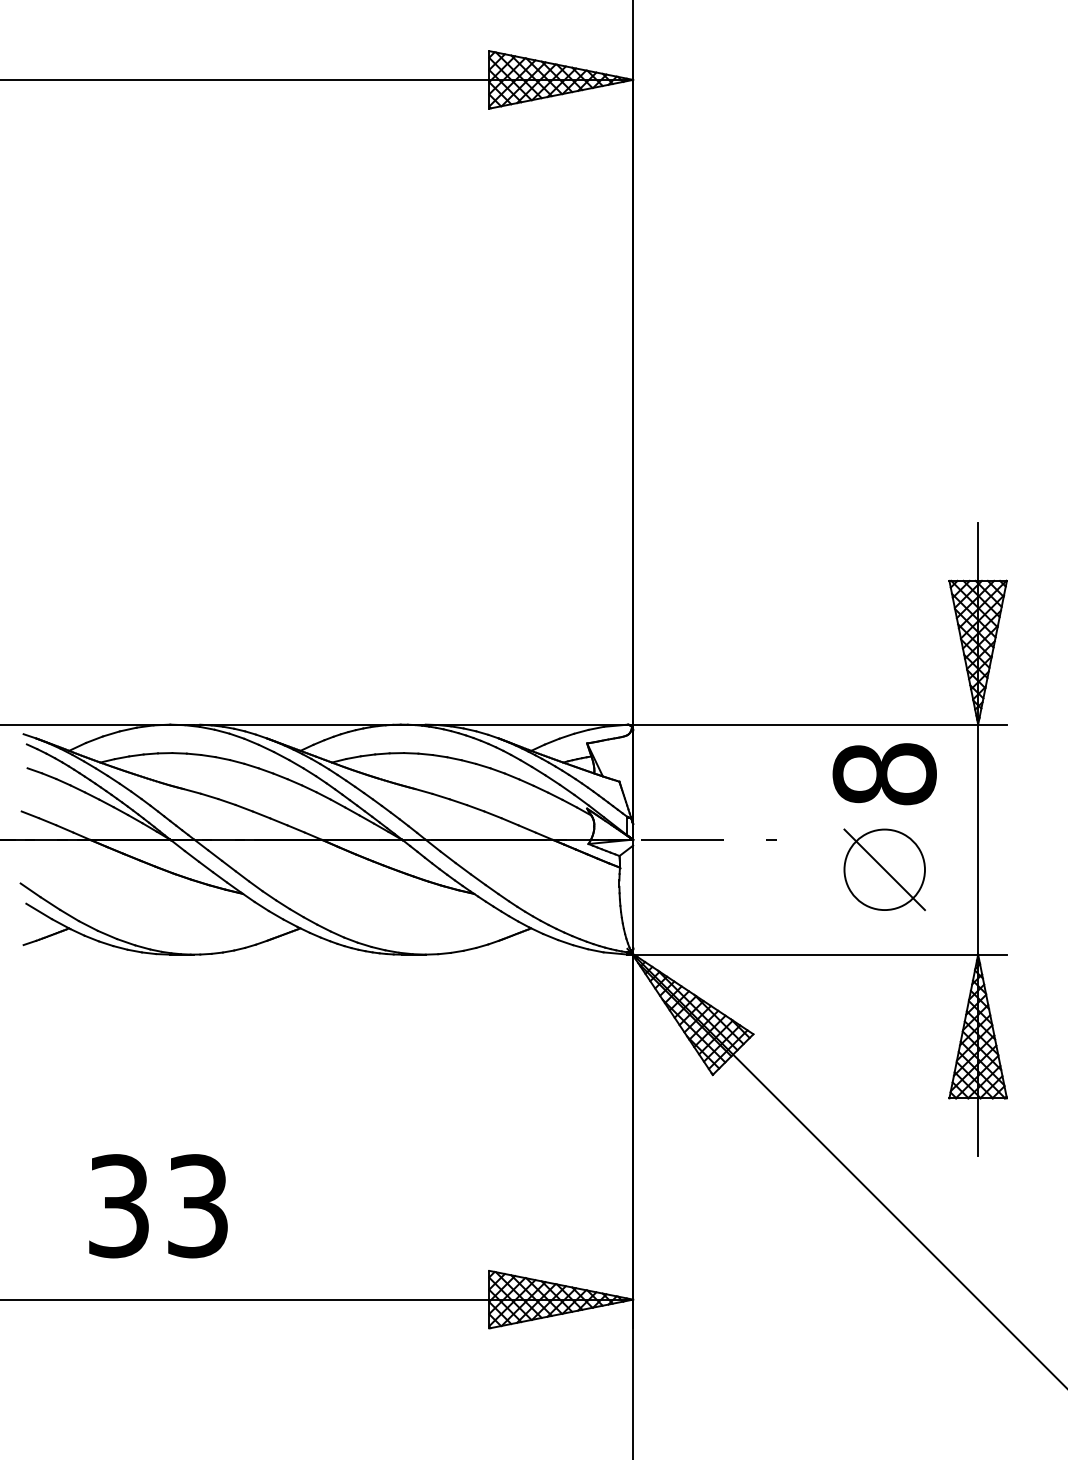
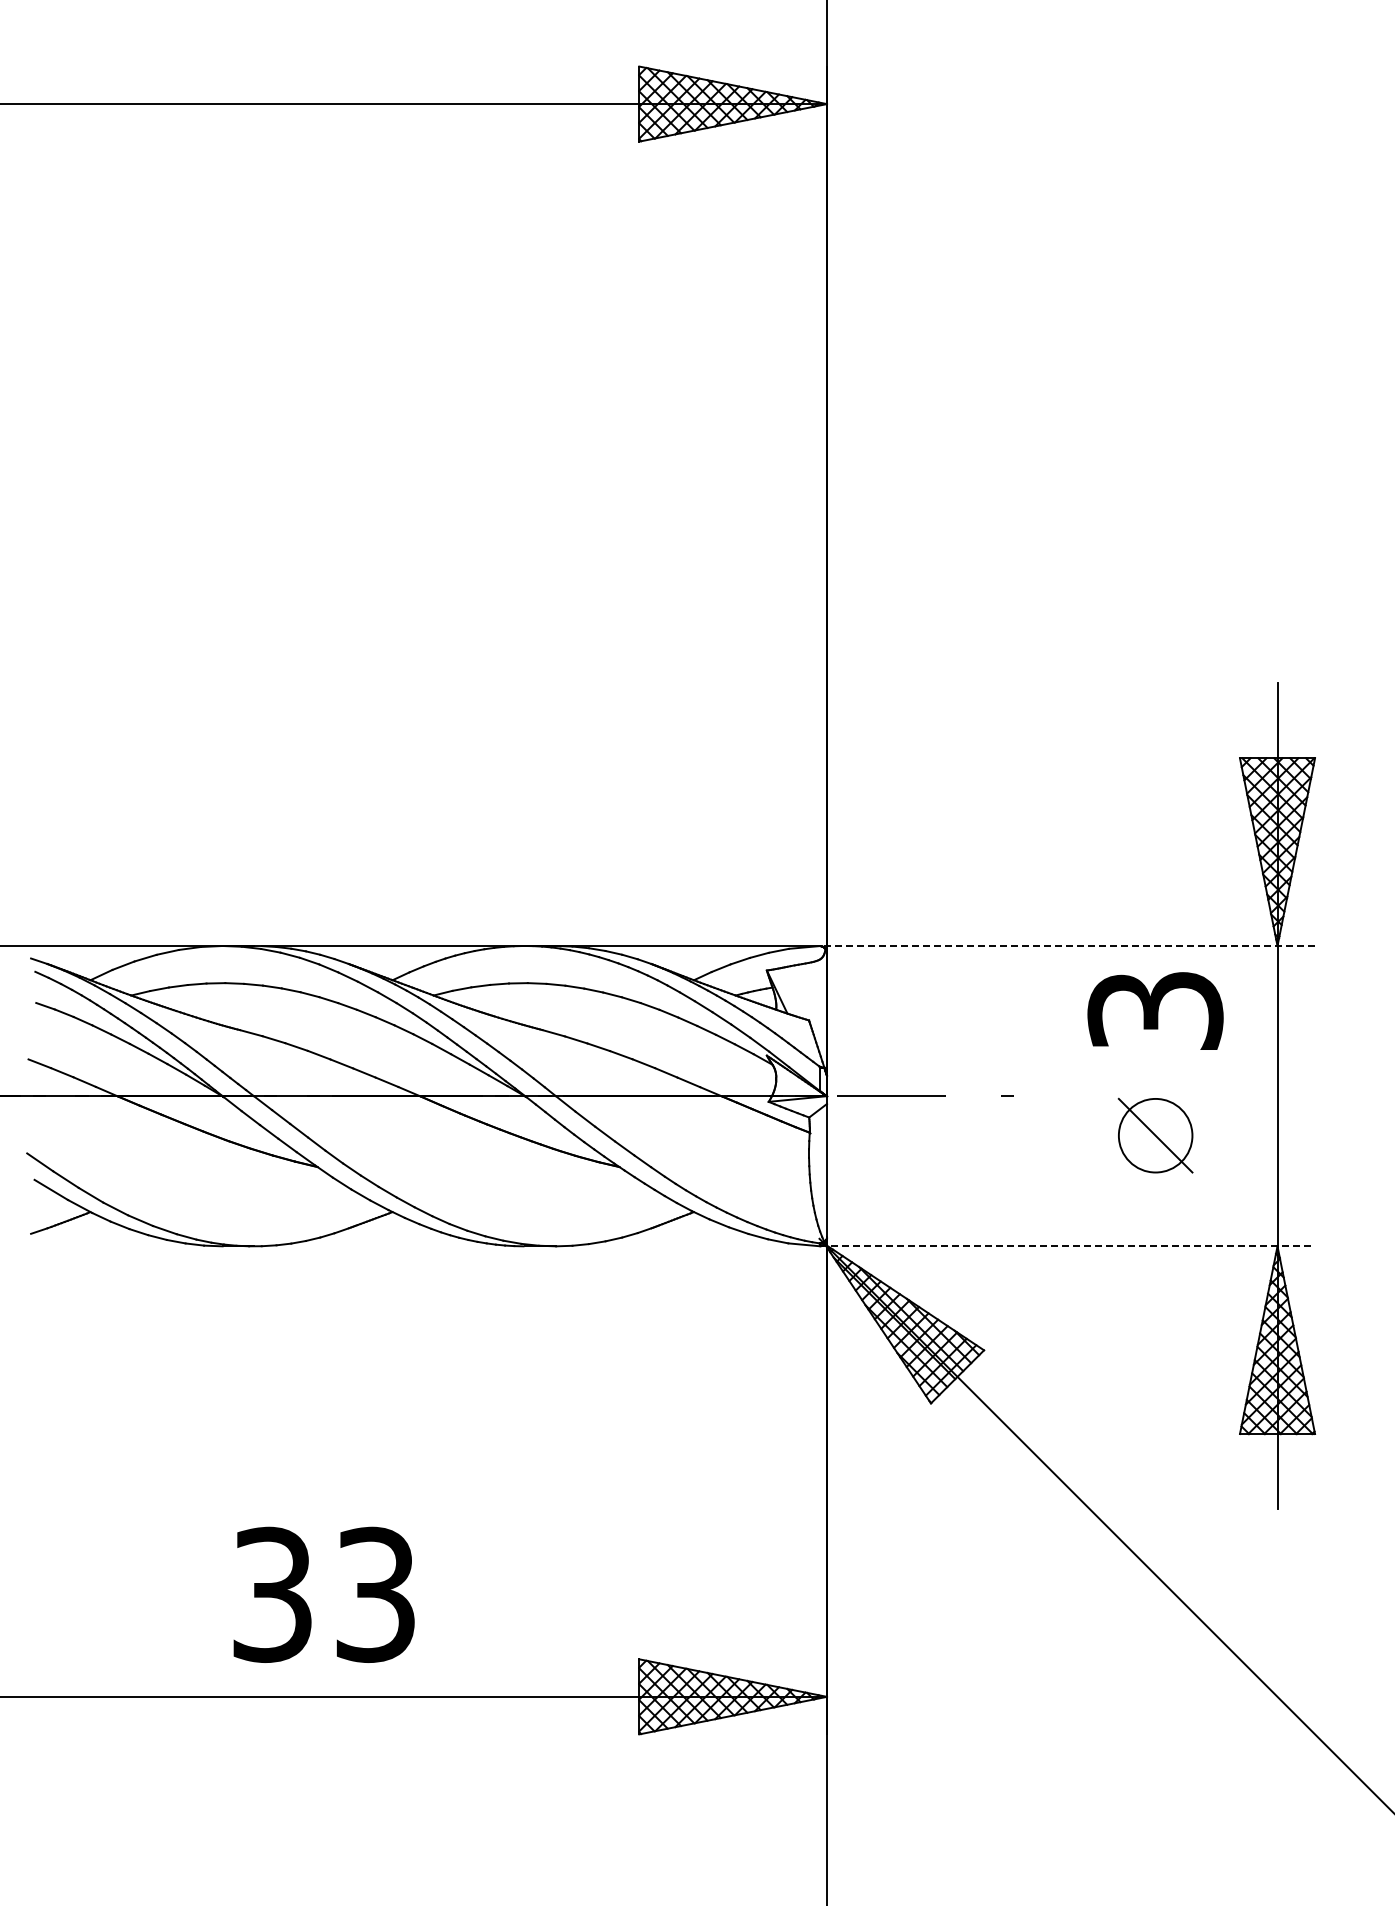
line: (817, 725) -> (1067, 946), solid -> dashed
text: (884, 774) -> (1155, 1010), 8 -> 3
part: (884, 869) -> (1155, 1135), size x0.7
line: (817, 954) -> (1067, 1246), solid -> dashed
text: (157, 1205) -> (323, 1594), moved

